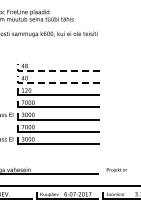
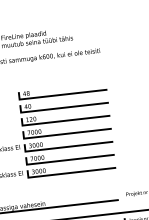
line: (54, 70) -> (58, 94), dashed -> solid
line: (54, 83) -> (60, 108), dashed -> solid

